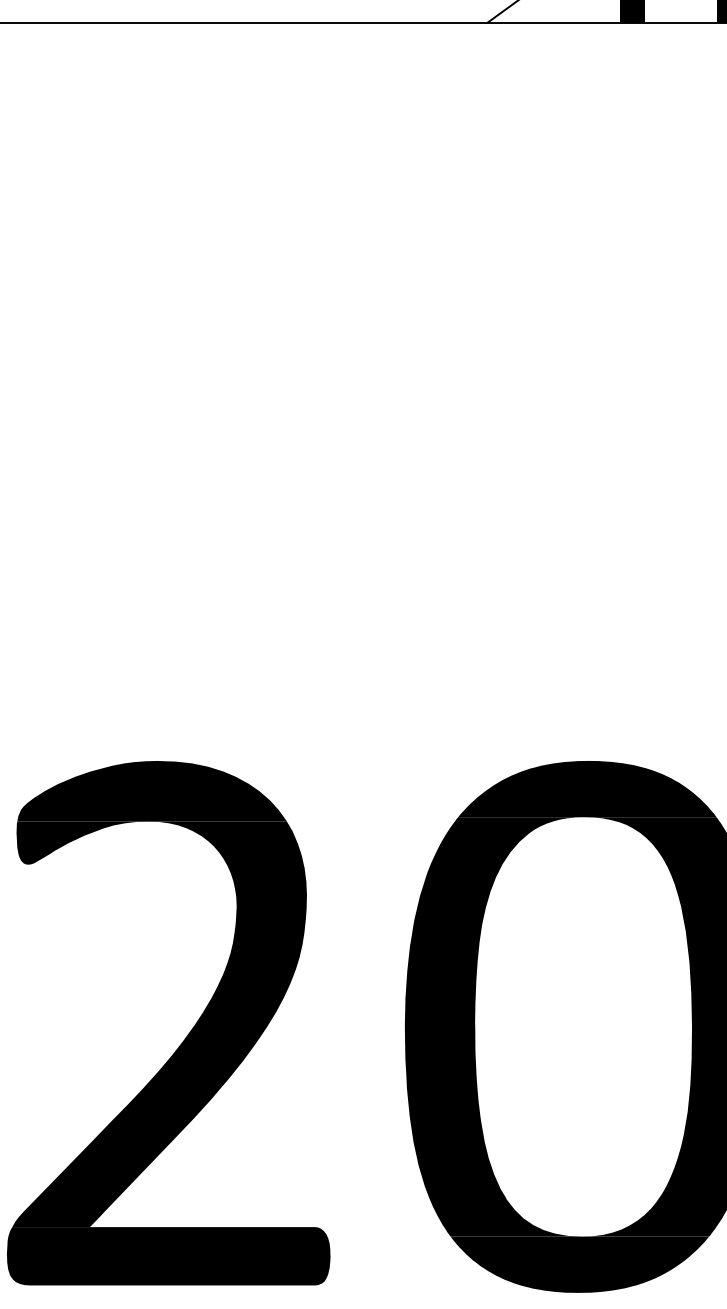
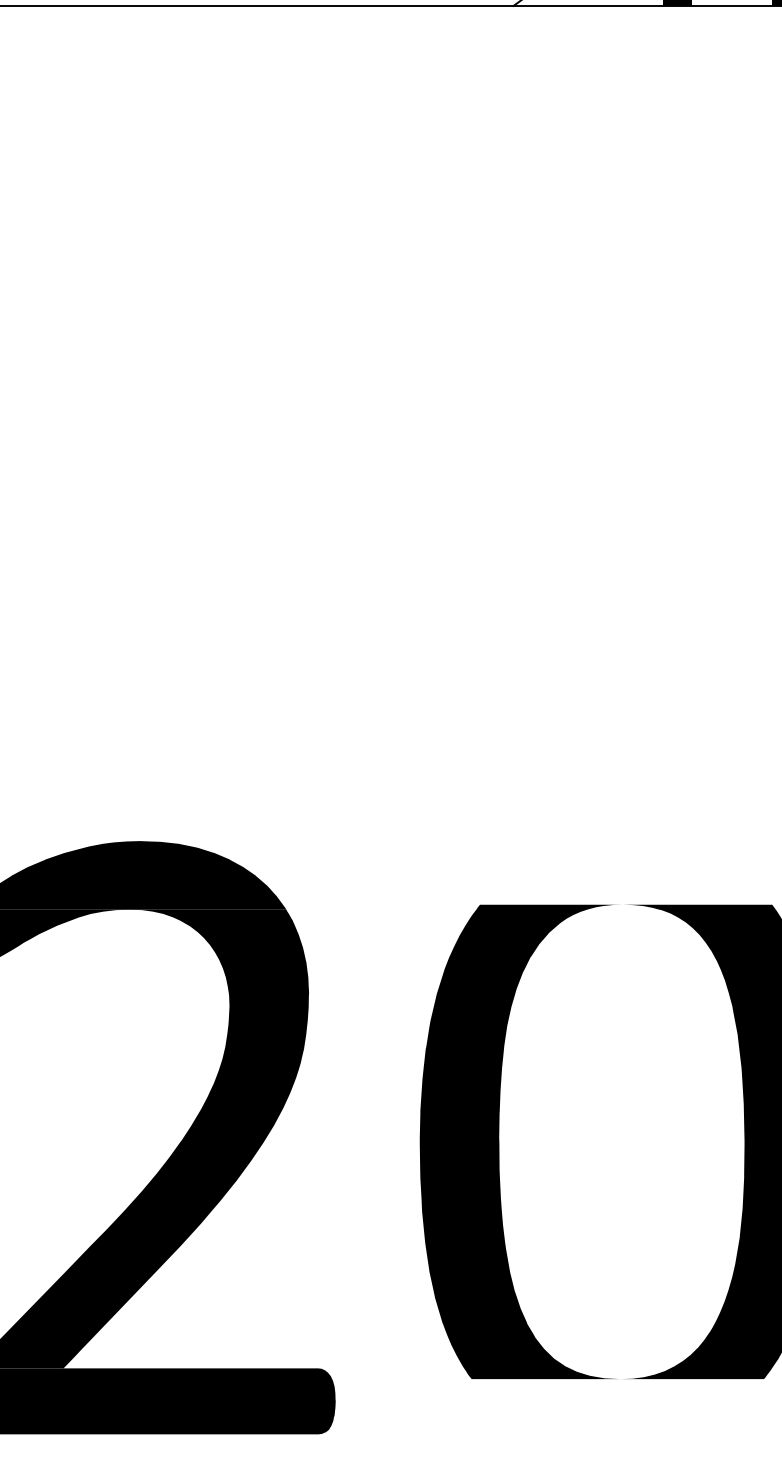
fill: (587, 788) -> (626, 872), removed
fill: (579, 1264) -> (617, 1410), removed

